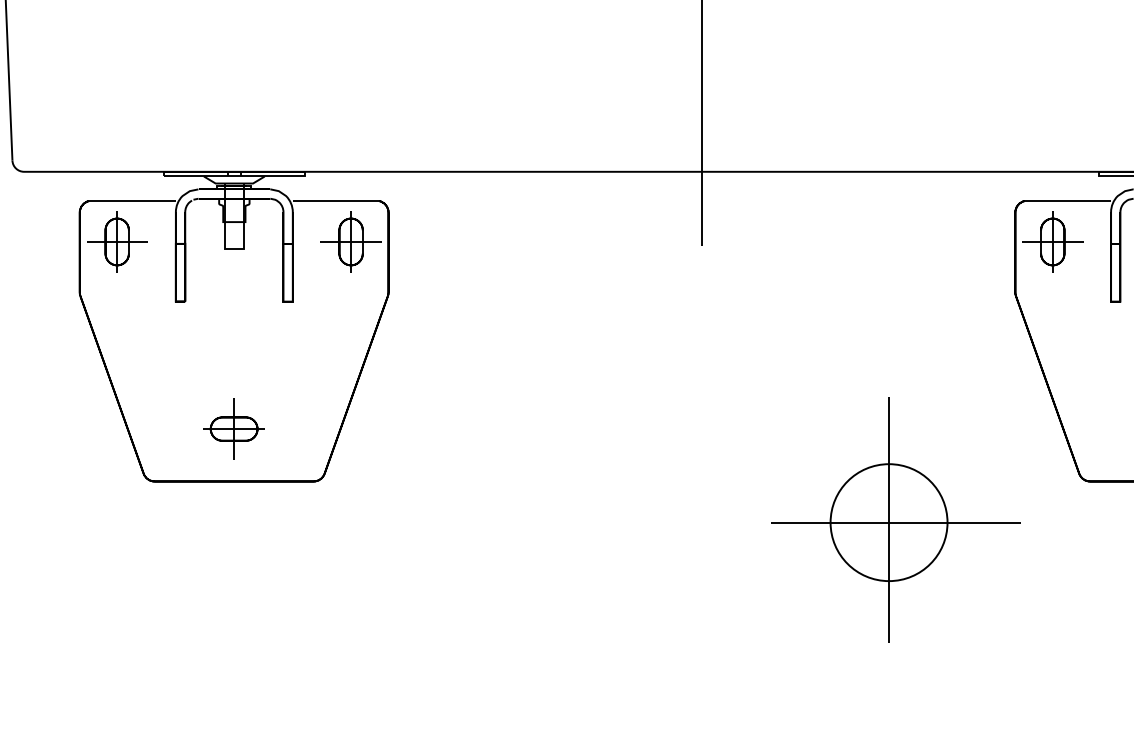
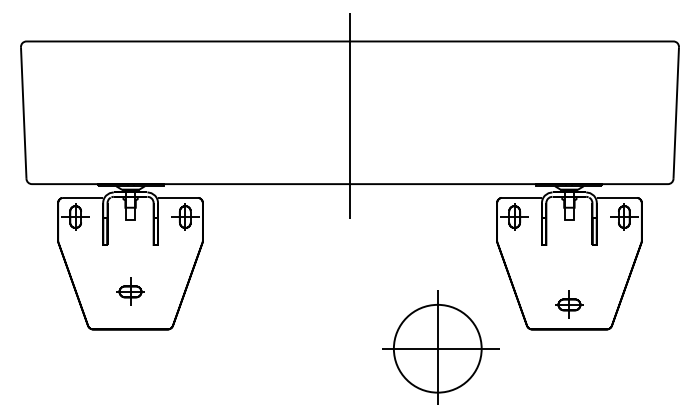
part: (234, 428) -> (130, 291), moved
circle: (888, 522) -> (437, 348), size x1.6

